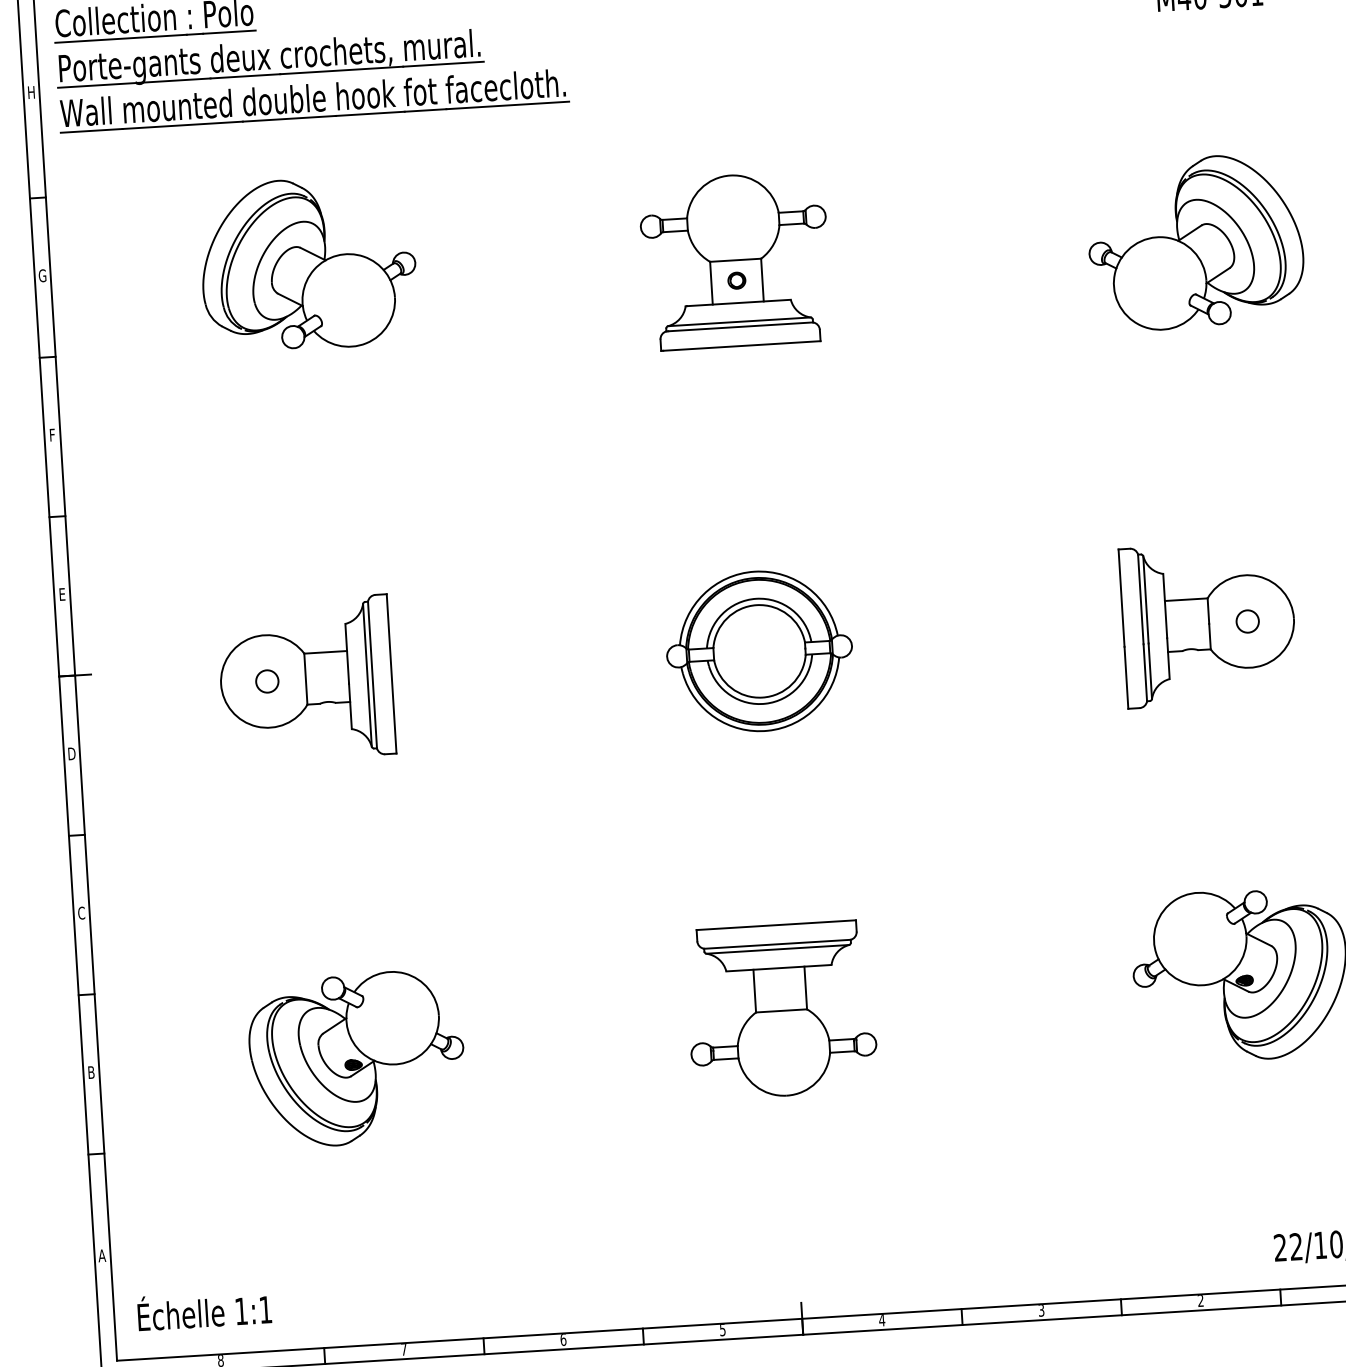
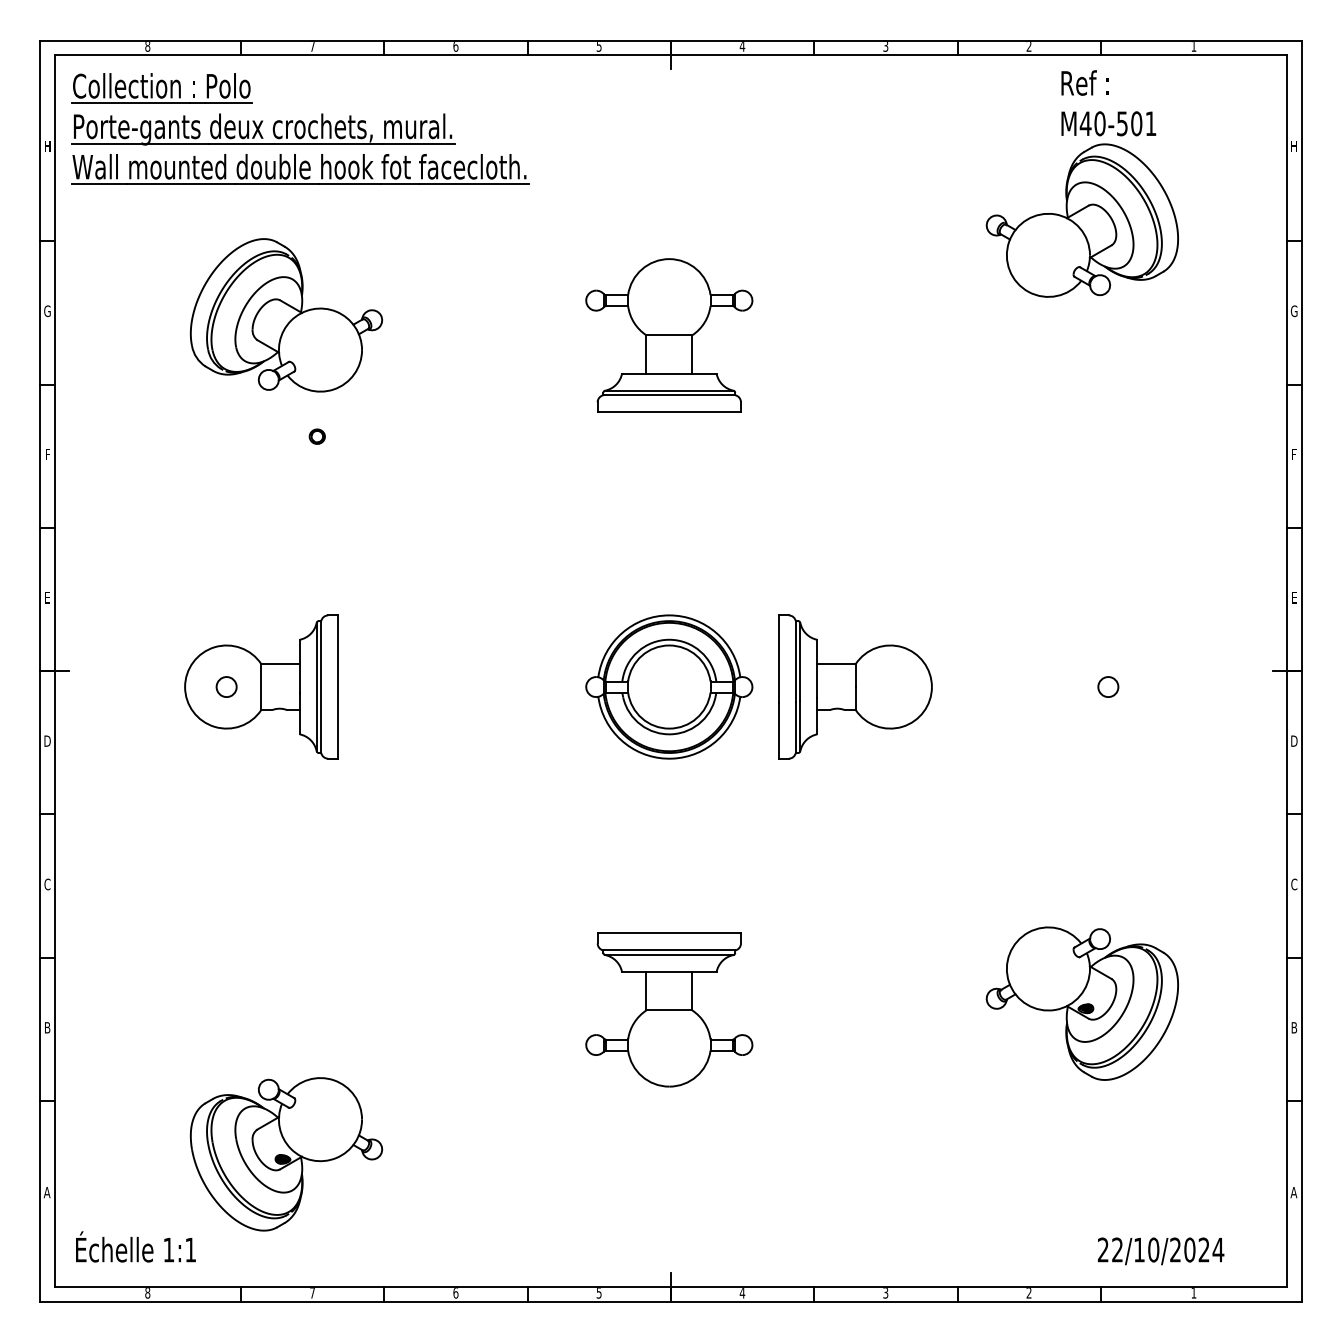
part: (1194, 242) -> (1081, 220), moved
part: (735, 280) -> (316, 436), moved
part: (1208, 623) -> (855, 686), moved
part: (357, 1059) -> (286, 1154), moved

